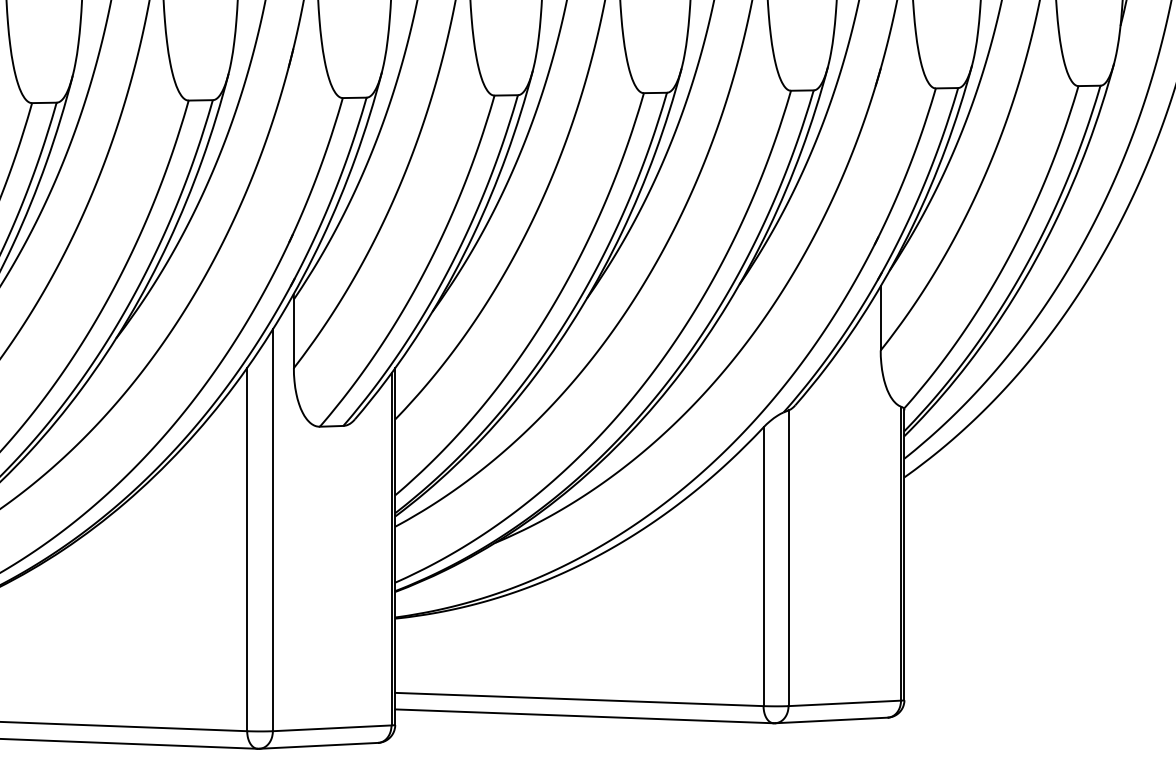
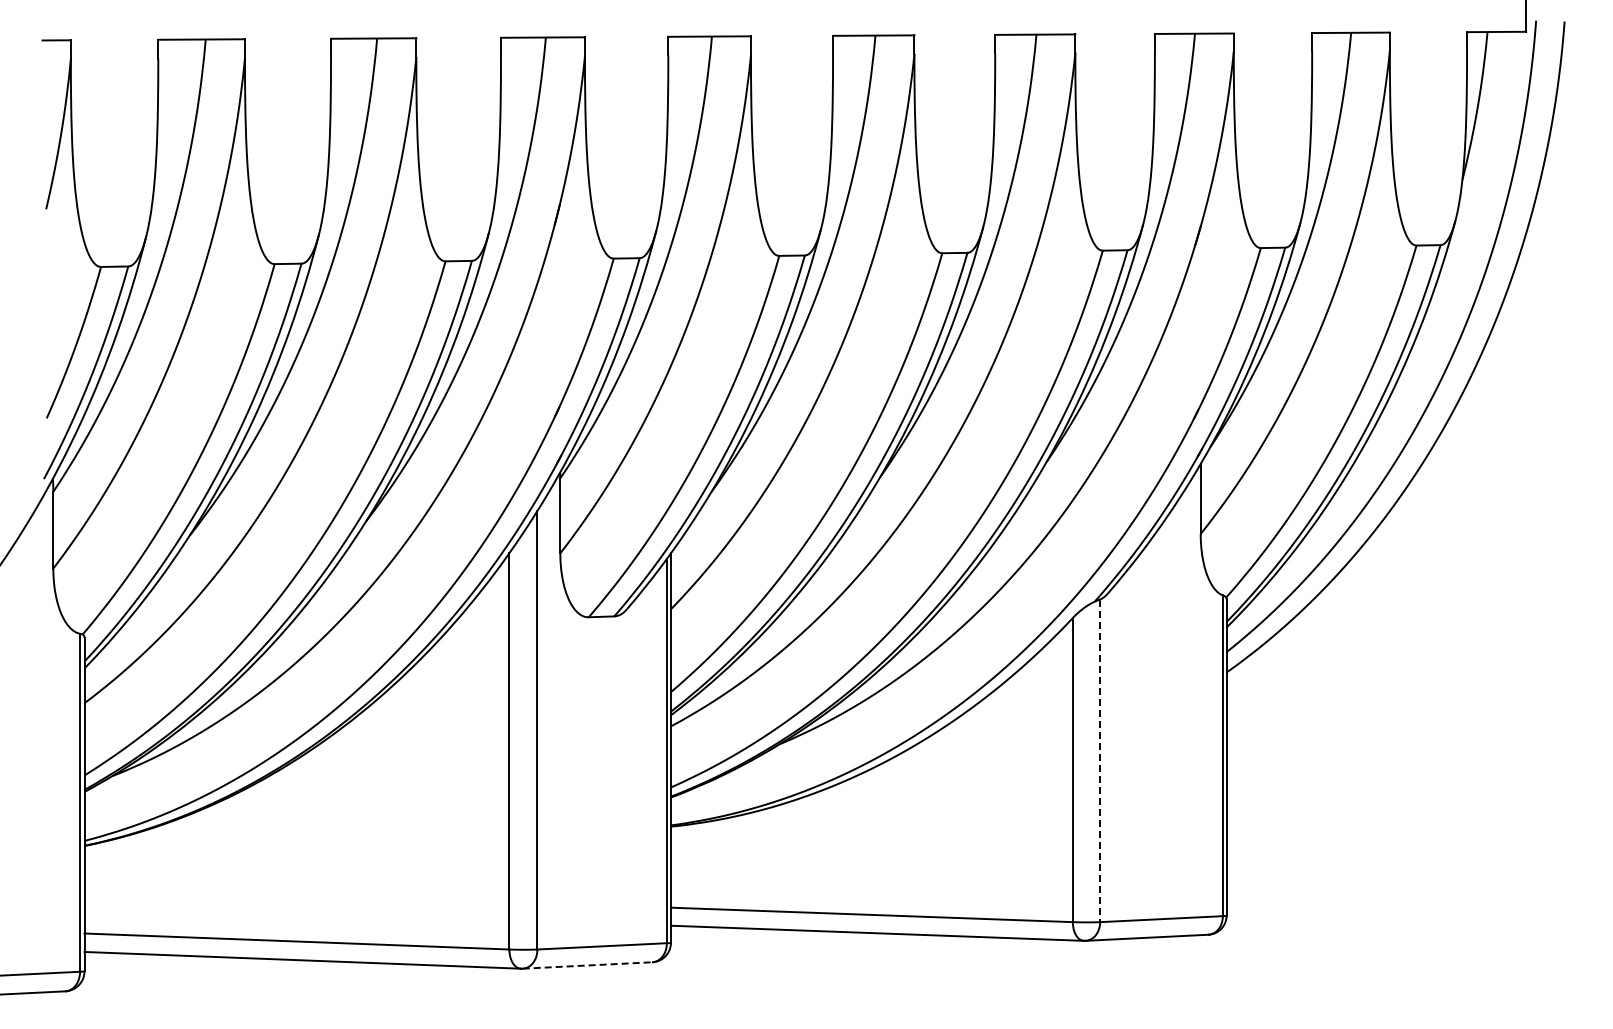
line: (788, 558) -> (1100, 761), solid -> dashed
line: (318, 745) -> (587, 965), solid -> dashed

